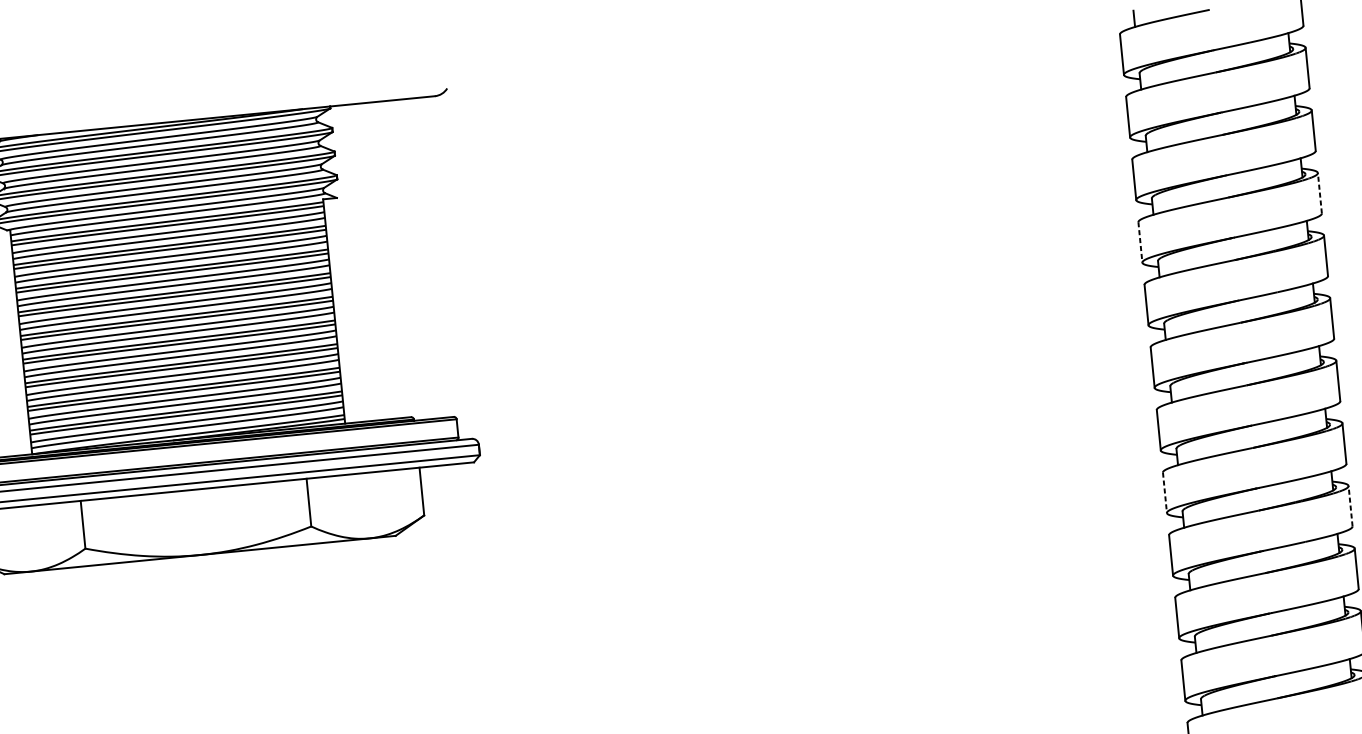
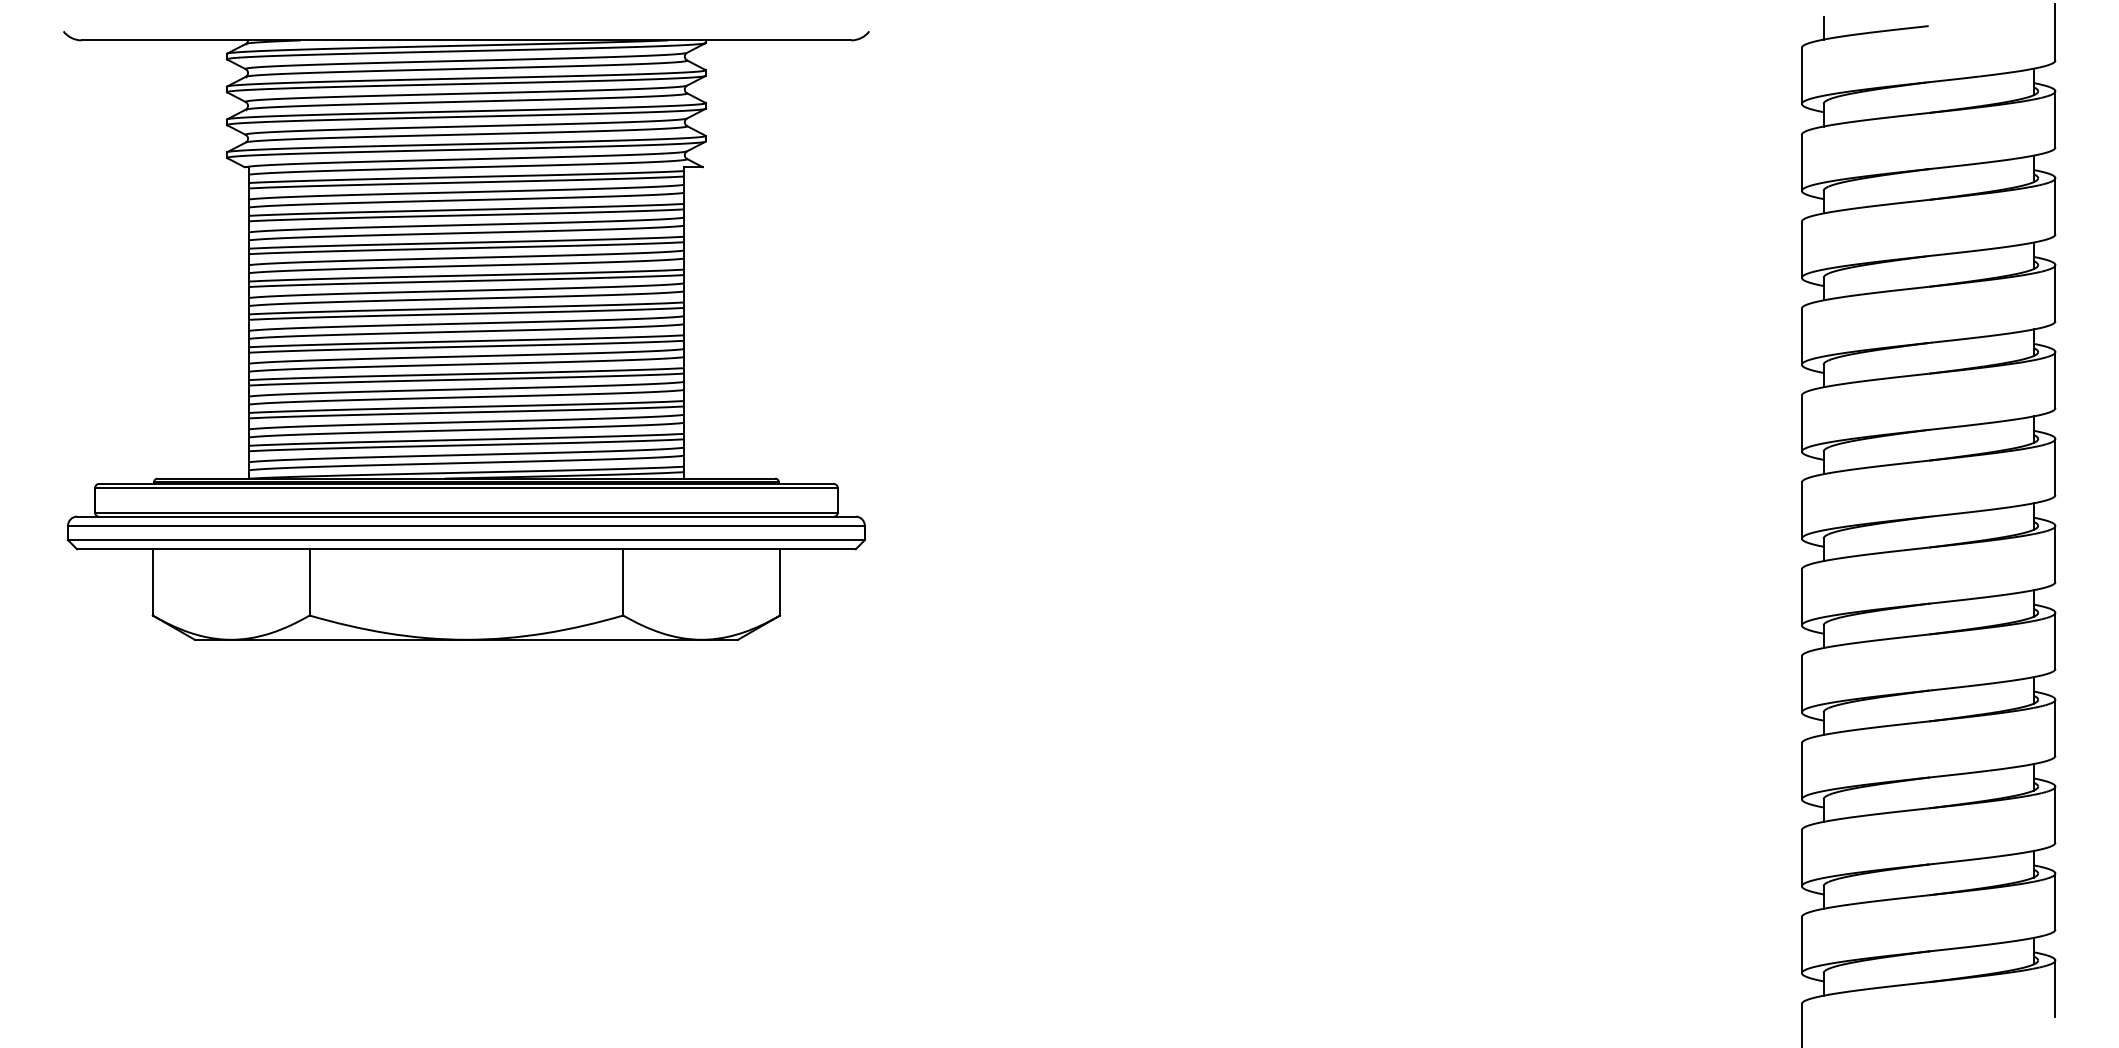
line: (1319, 192) -> (2055, 292), dashed -> solid
line: (1140, 243) -> (1801, 337), dashed -> solid
line: (1164, 492) -> (1801, 684), dashed -> solid
line: (1350, 505) -> (2055, 727), dashed -> solid

